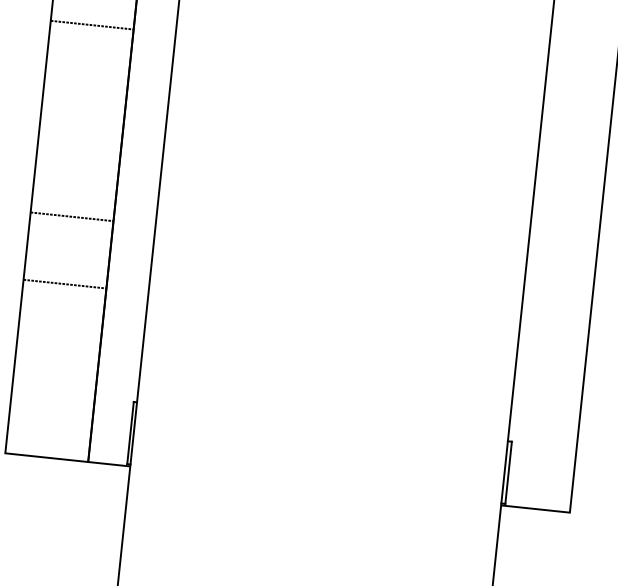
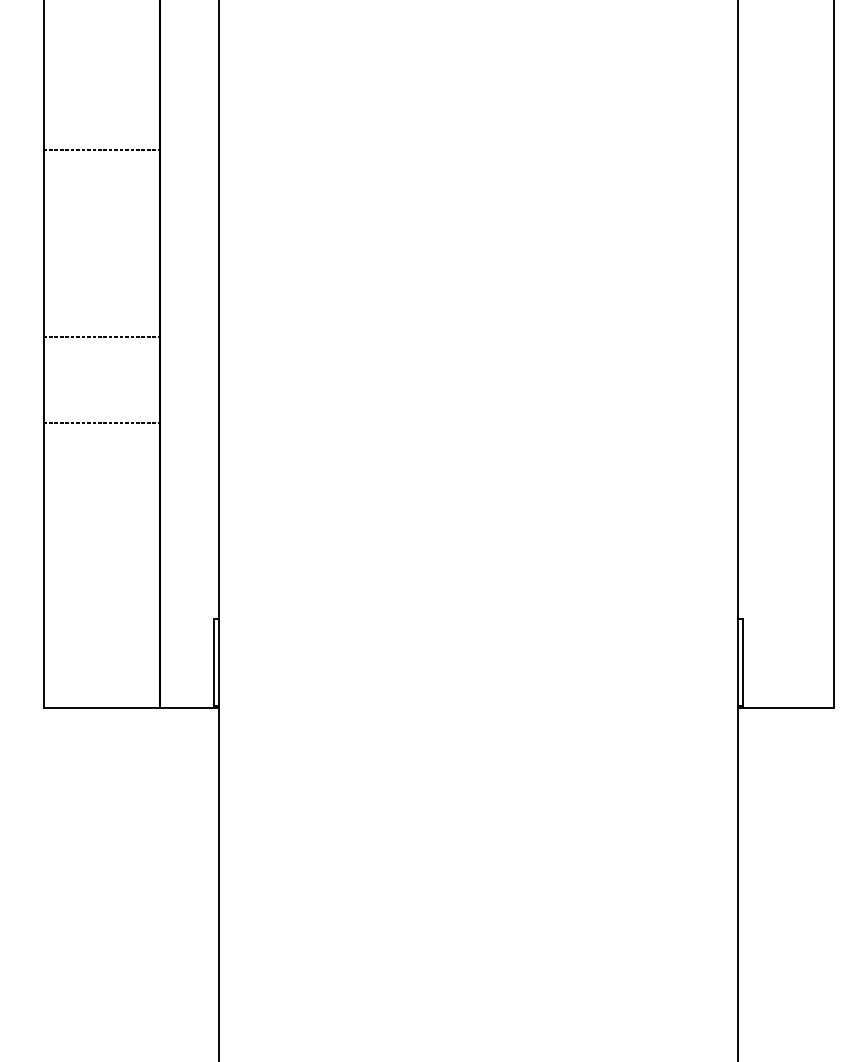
line: (92, 24) -> (101, 149), moved
line: (72, 217) -> (101, 337), moved
line: (64, 284) -> (101, 423), moved

